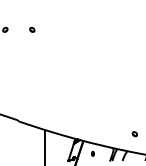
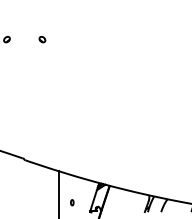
part: (134, 133) -> (177, 176), removed
part: (93, 153) -> (72, 202), moved

